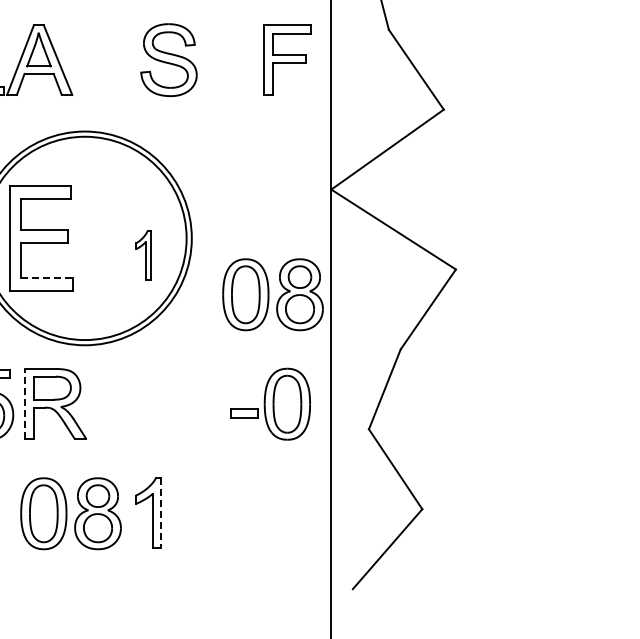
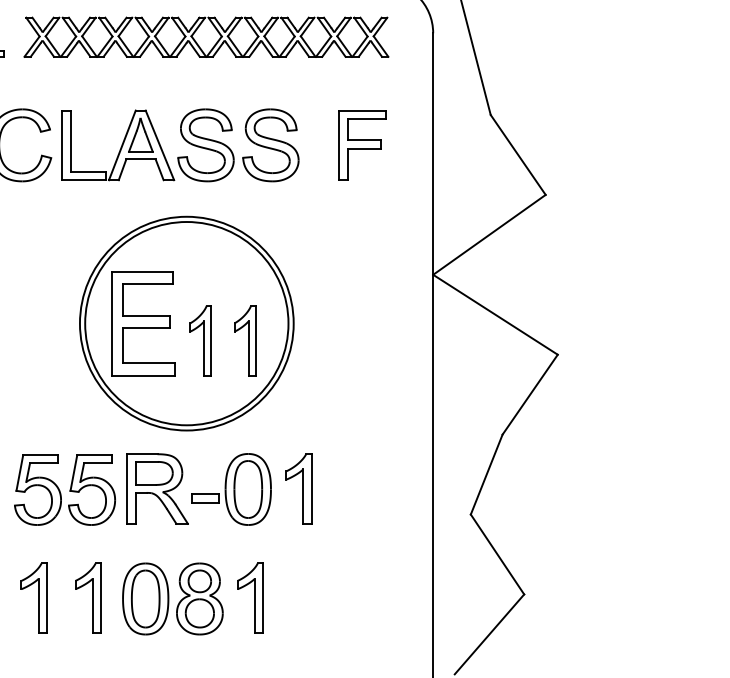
part: (103, 60) -> (205, 145), added
part: (287, 60) -> (362, 145), moved
part: (98, 255) -> (200, 340), added
part: (143, 255) -> (245, 340), size x1.43
line: (47, 278) -> (149, 363), dashed -> solid
part: (272, 294) -> (374, 379), removed
part: (196, 403) -> (298, 488), added
line: (24, 404) -> (126, 489), dashed -> solid
part: (270, 404) -> (231, 489), moved
line: (161, 513) -> (263, 598), dashed -> solid

